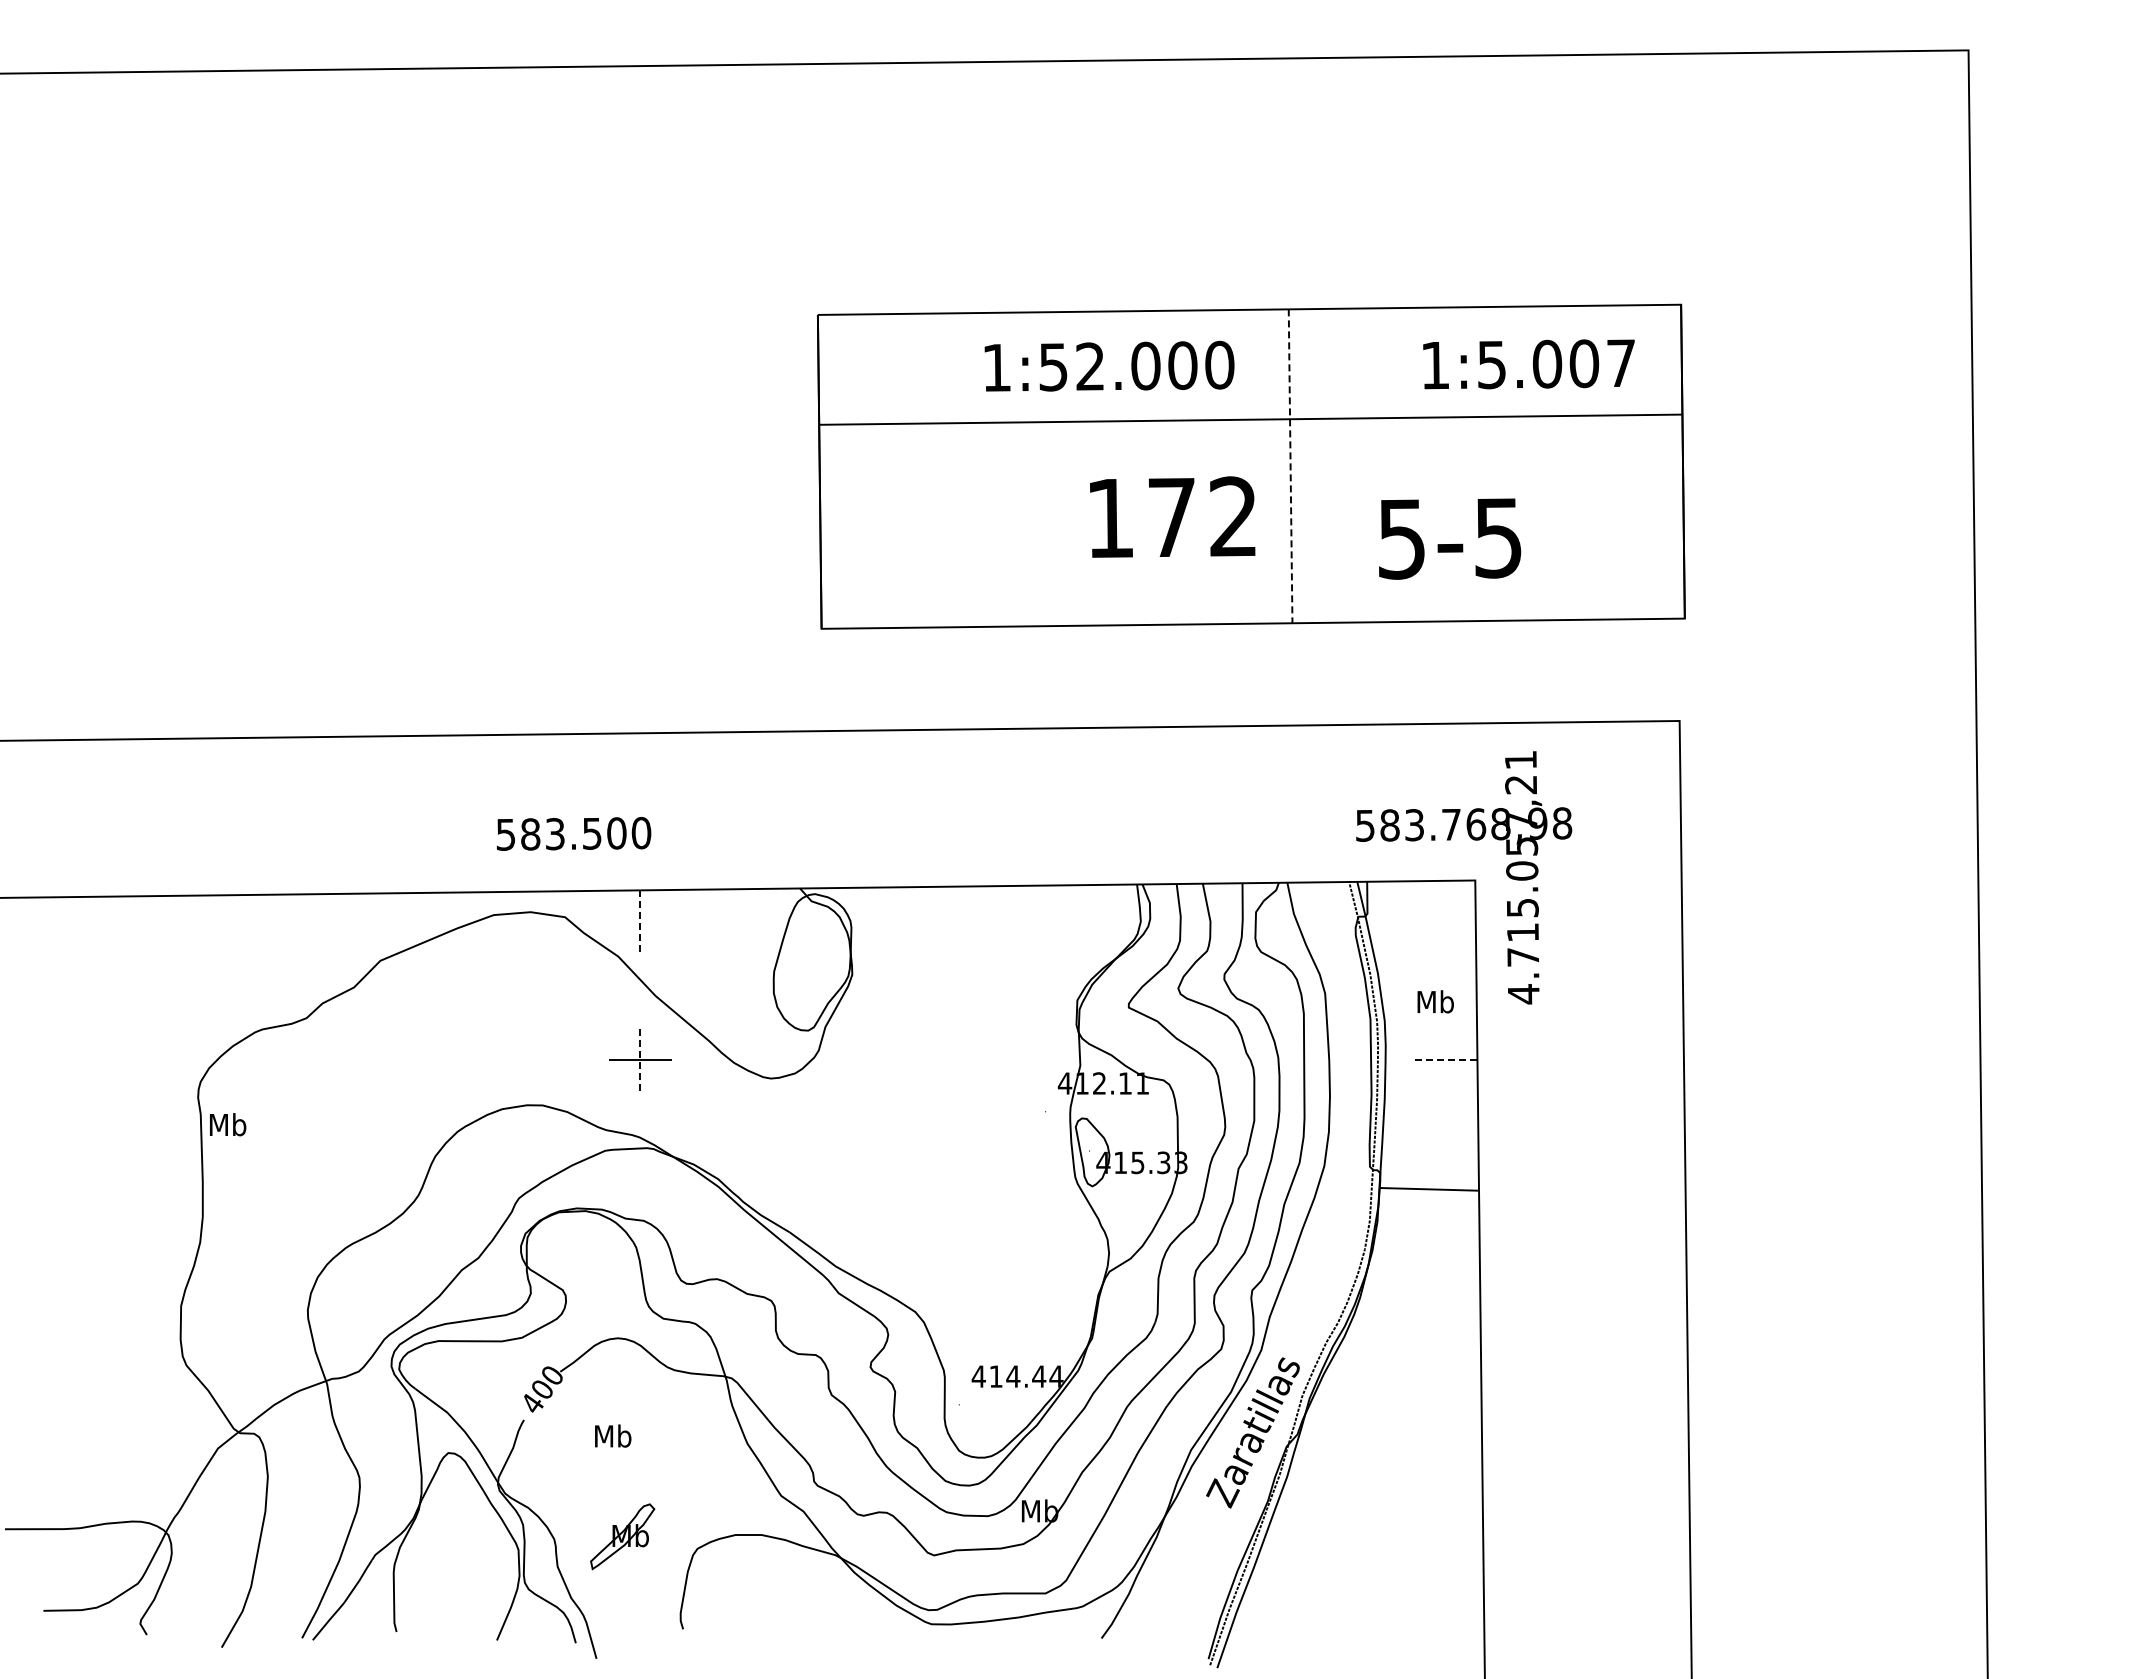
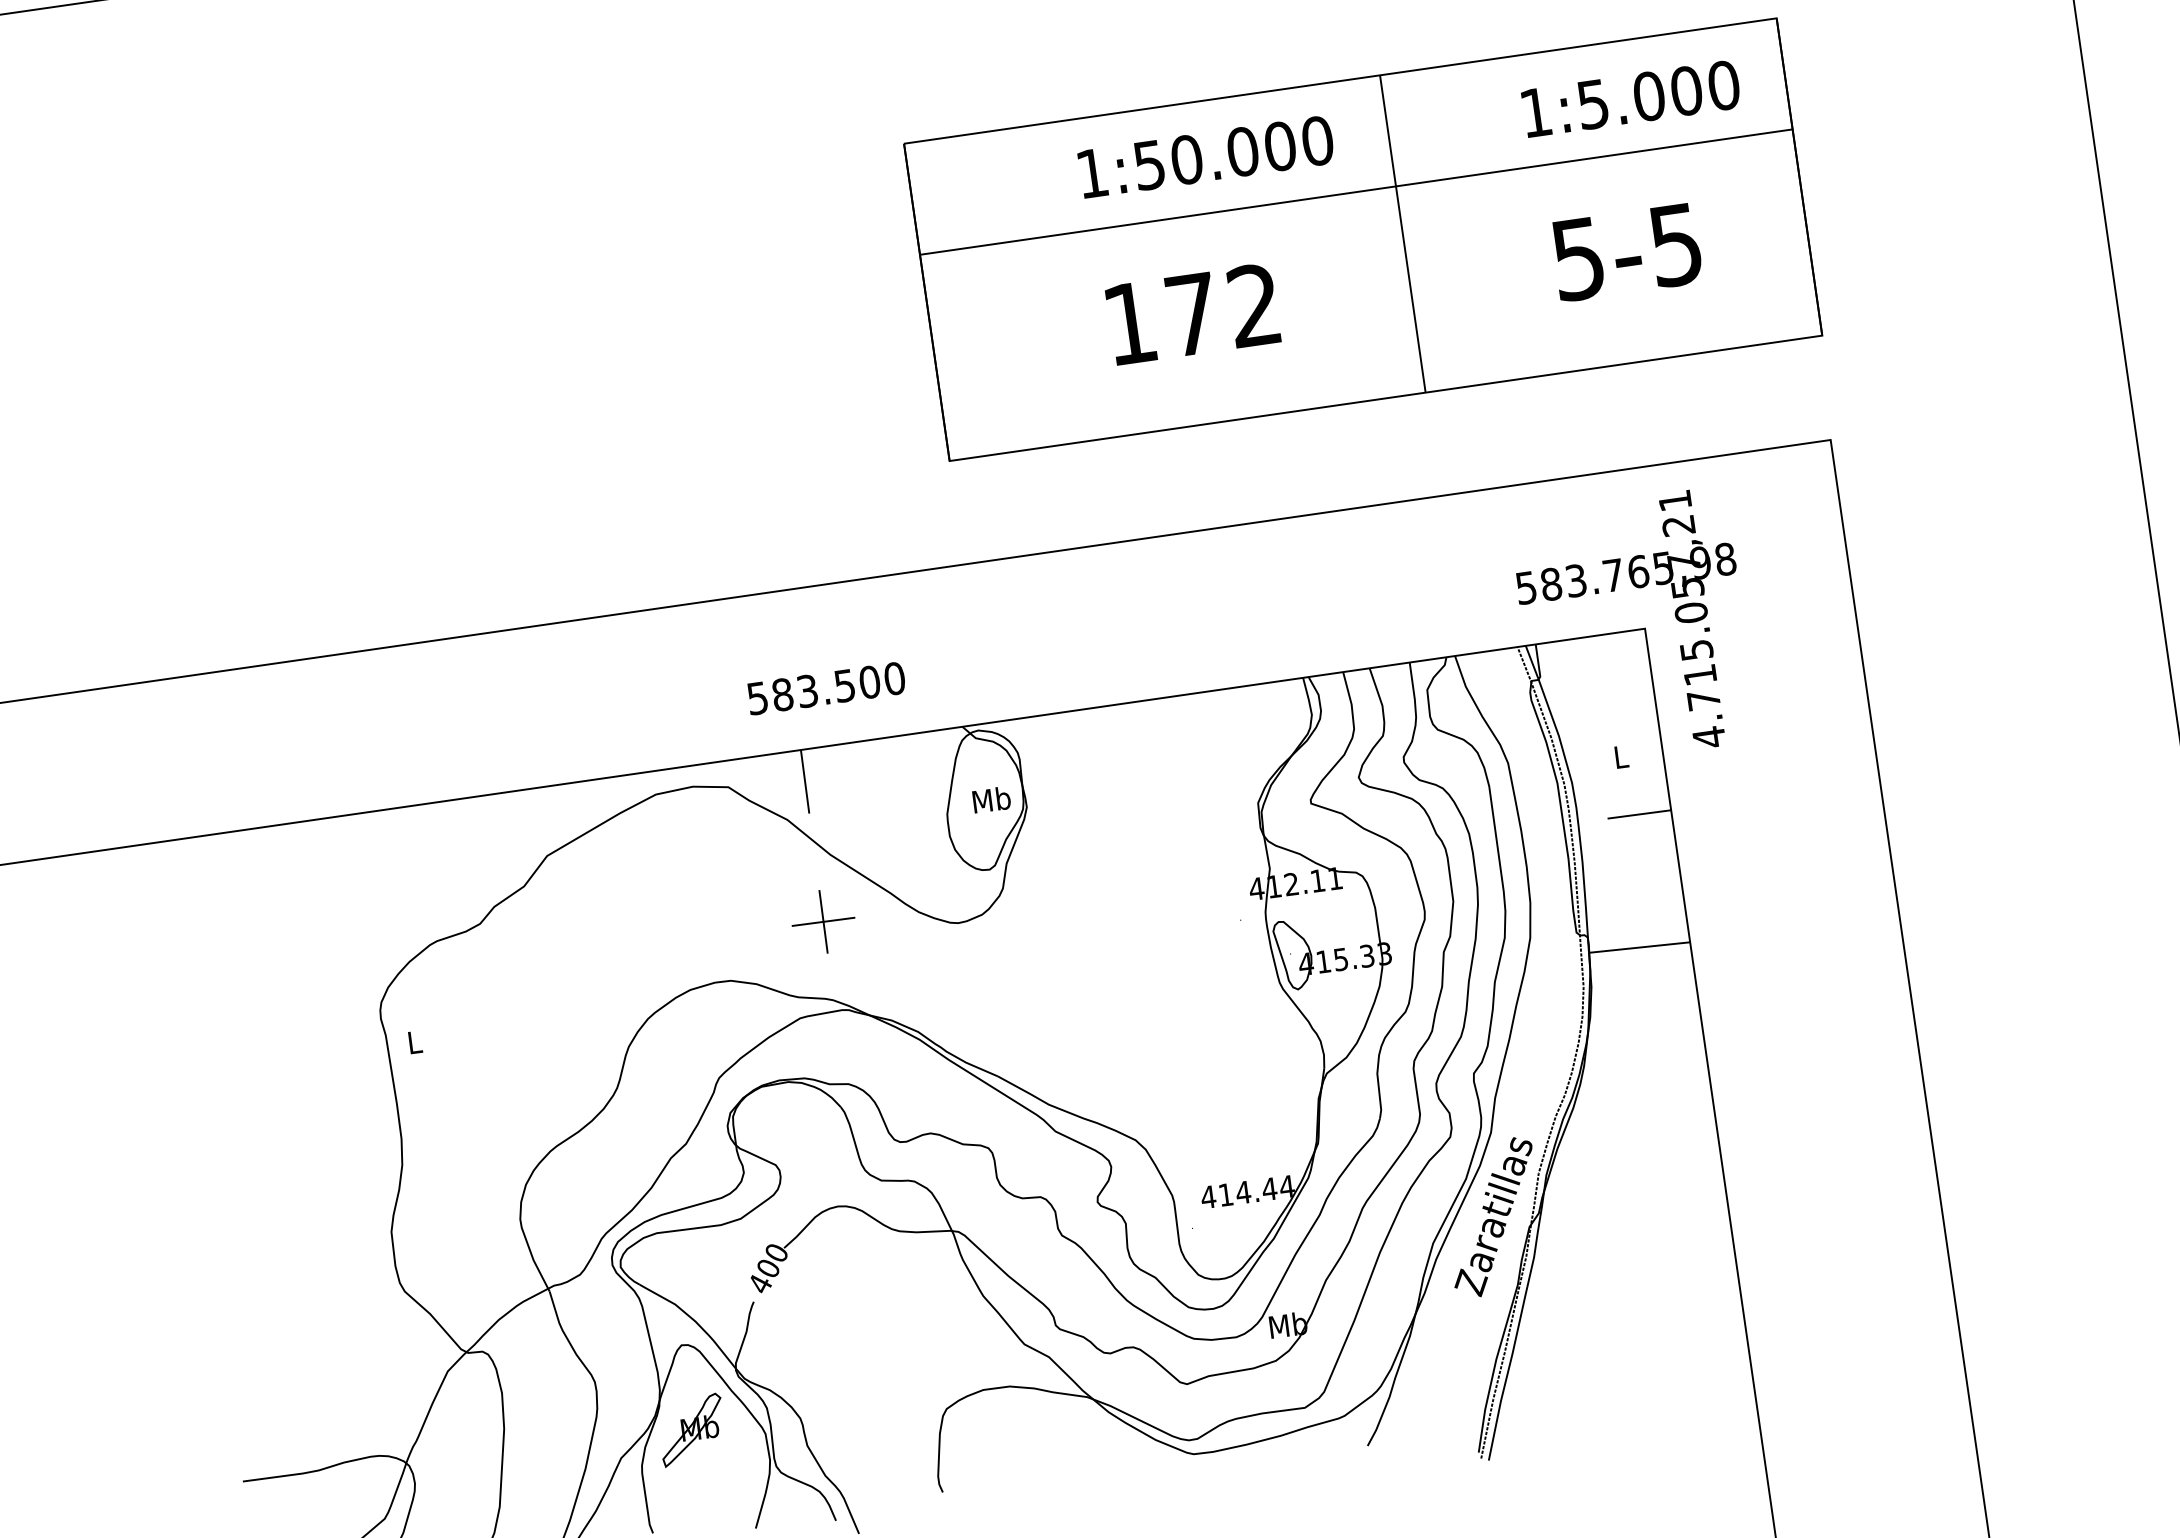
text: (1620, 363) -> (1723, 85), 1:5.007 -> 1:5.000
text: (1090, 366) -> (1186, 159), 1:52.000 -> 1:50.000
line: (1290, 466) -> (1402, 234), dashed -> solid
text: (1172, 516) -> (1192, 313), moved
text: (1450, 538) -> (1627, 251), moved
text: (1500, 824) -> (1663, 568), 583.768,98 -> 583.765,98
text: (574, 833) -> (826, 688), moved
line: (640, 922) -> (805, 782), dashed -> solid
text: (1435, 1001) -> (1620, 756), Mb -> L
line: (640, 1059) -> (823, 921), dashed -> solid
line: (1445, 1060) -> (1638, 814), dashed -> solid
text: (228, 1124) -> (415, 1041), Mb -> L
text: (613, 1435) -> (991, 799), moved
part: (622, 1536) -> (691, 1429), moved

